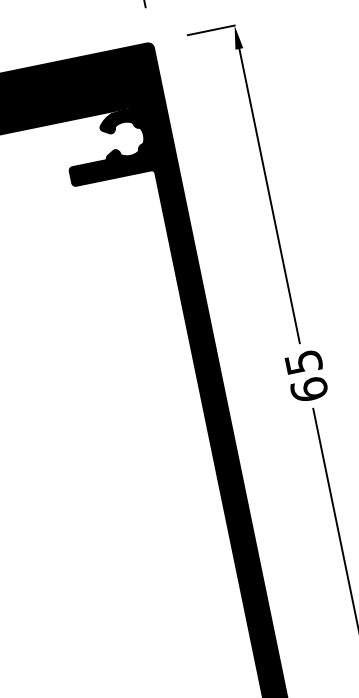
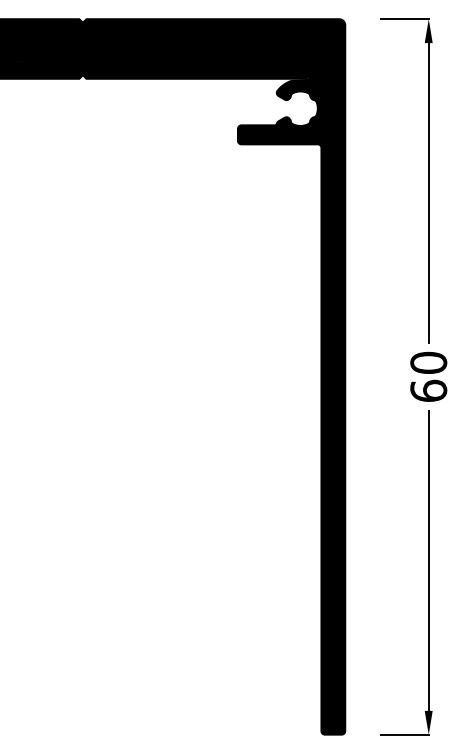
text: (303, 361) -> (428, 362), 65 -> 60

